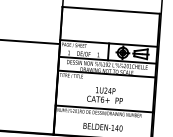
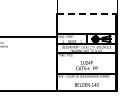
line: (112, 10) -> (87, 14), solid -> dashed

